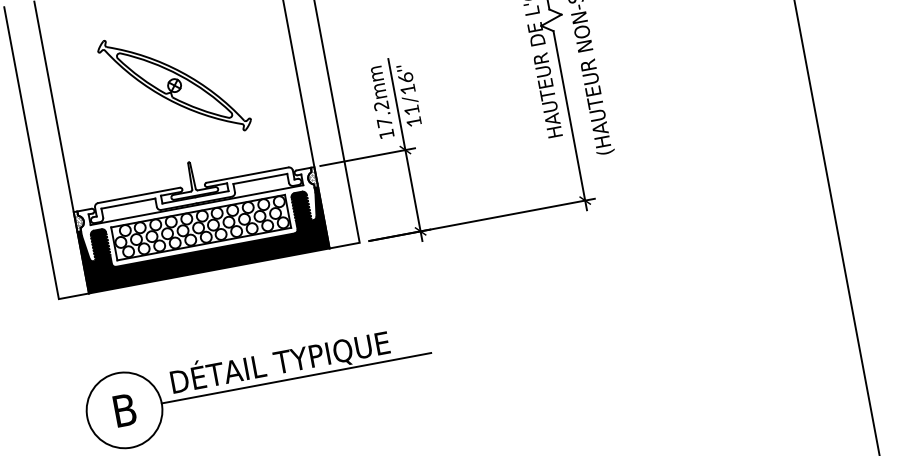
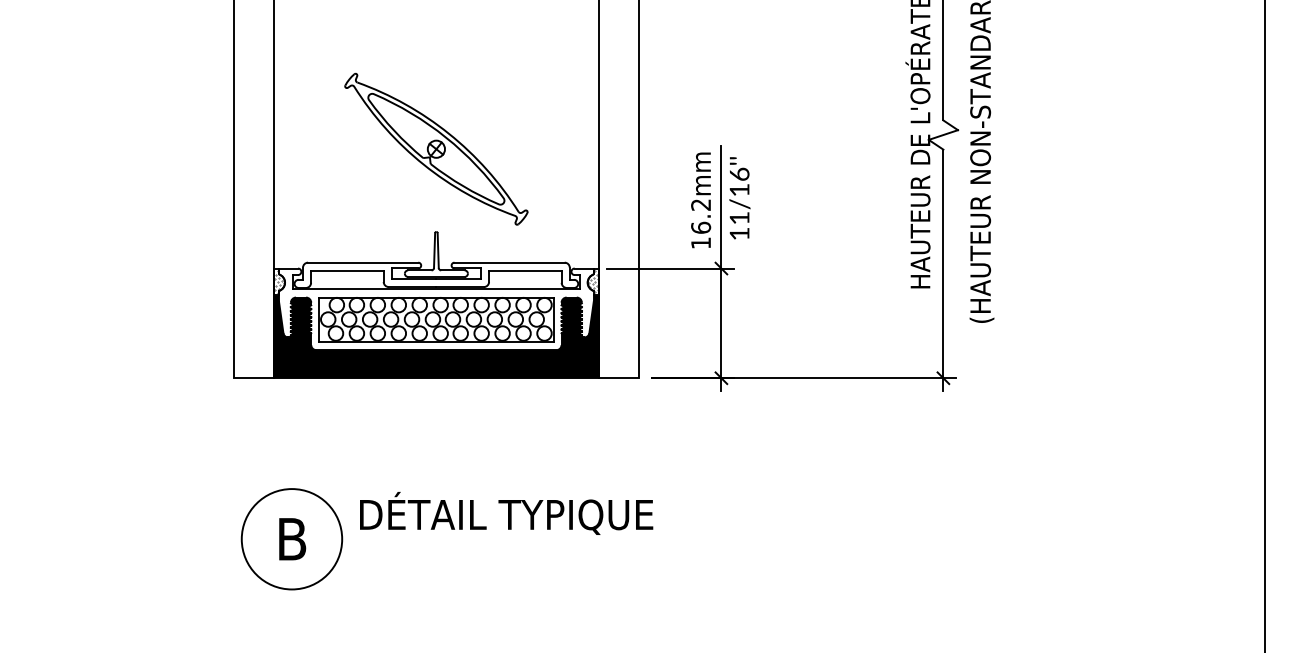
part: (174, 85) -> (436, 148), moved
text: (384, 122) -> (701, 227), 17.2mm -> 16.2mm
line: (296, 378) -> (523, 539), removed

